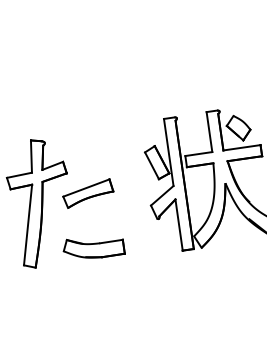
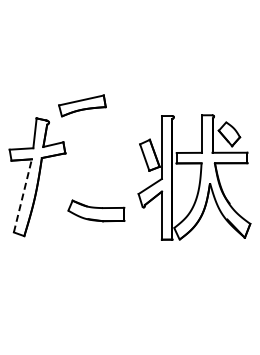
part: (88, 193) -> (82, 105), moved
line: (27, 224) -> (22, 195), solid -> dashed
part: (93, 246) -> (96, 210), moved

